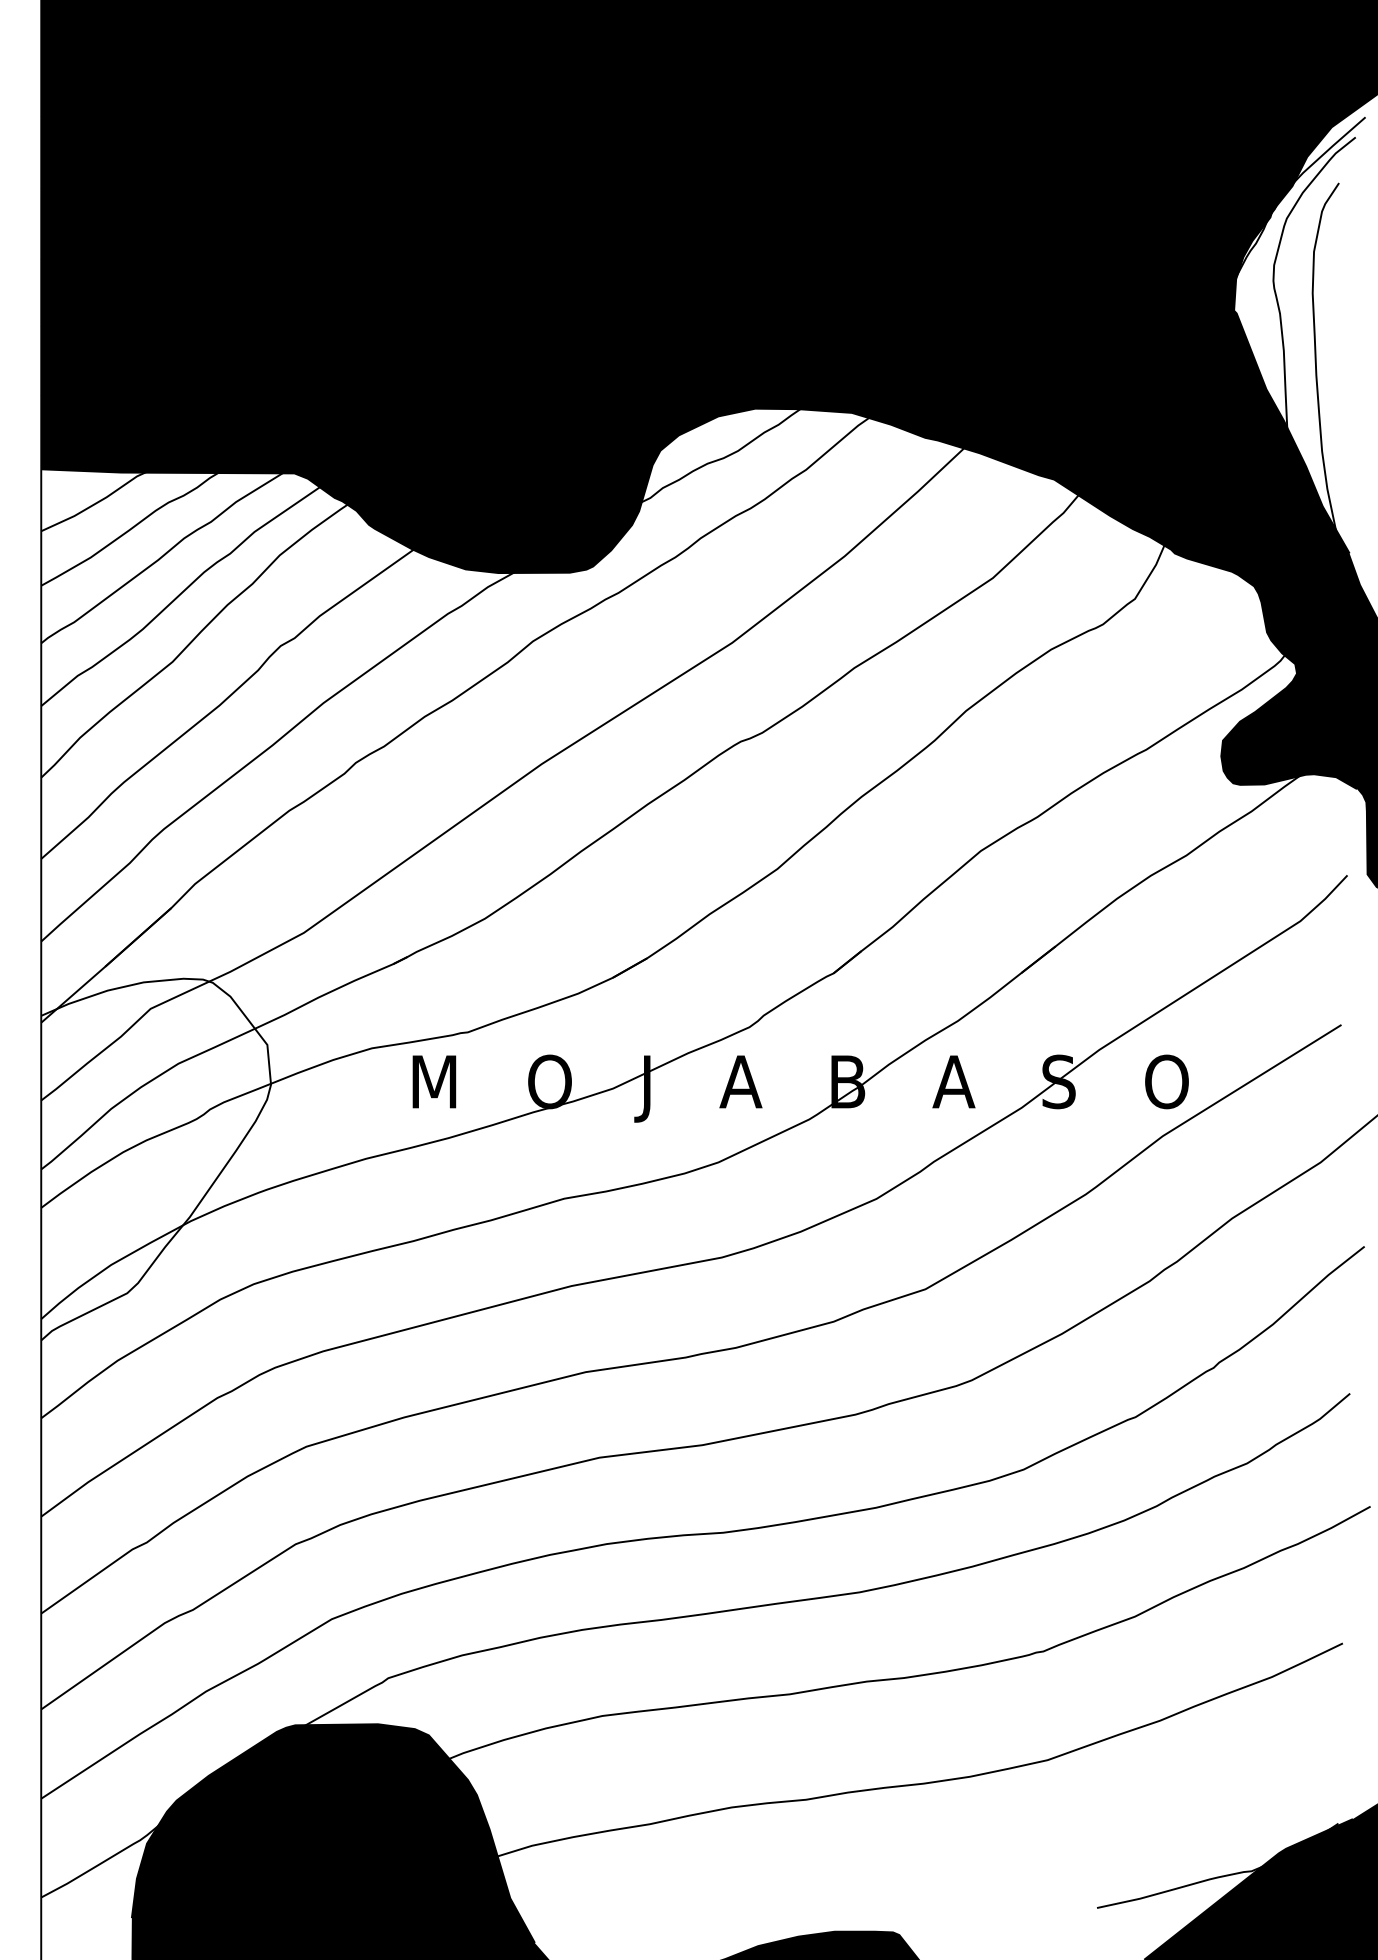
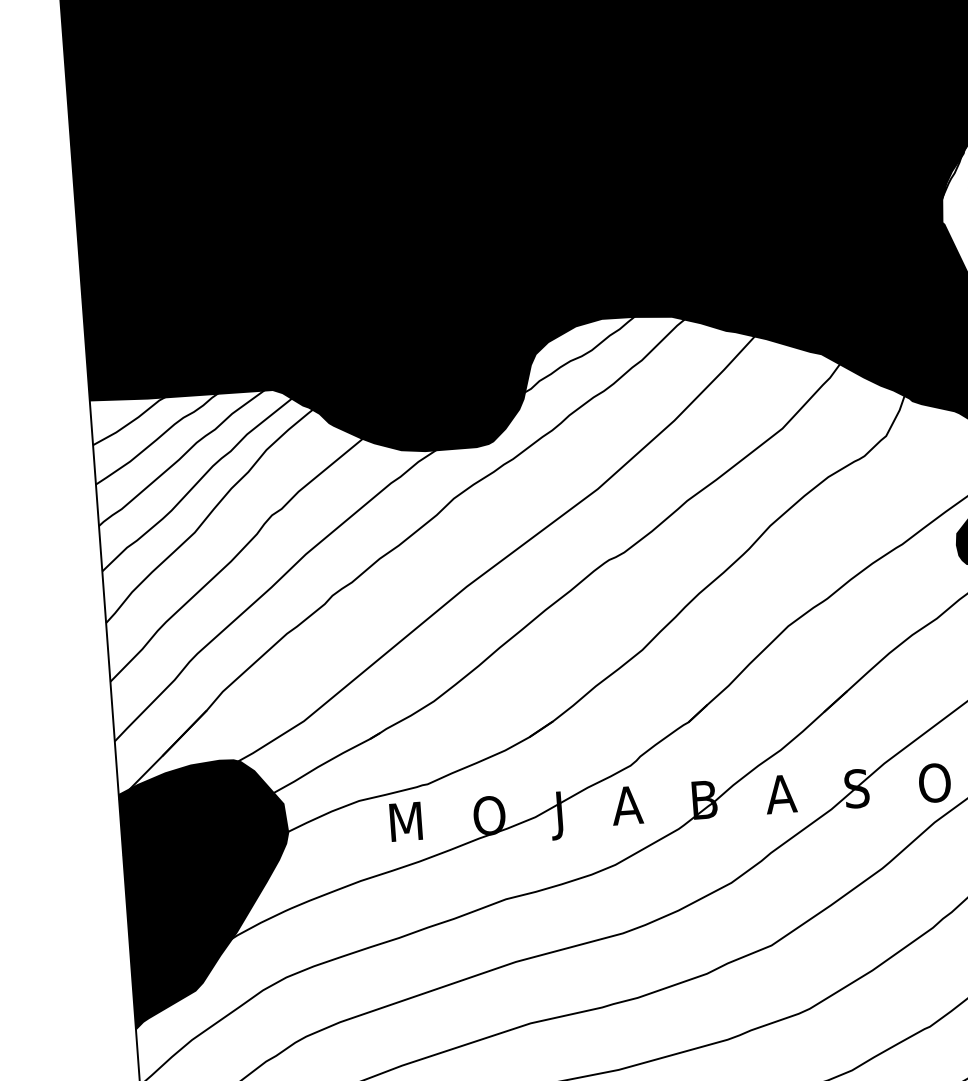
fill: (156, 1159) -> (209, 892), added

